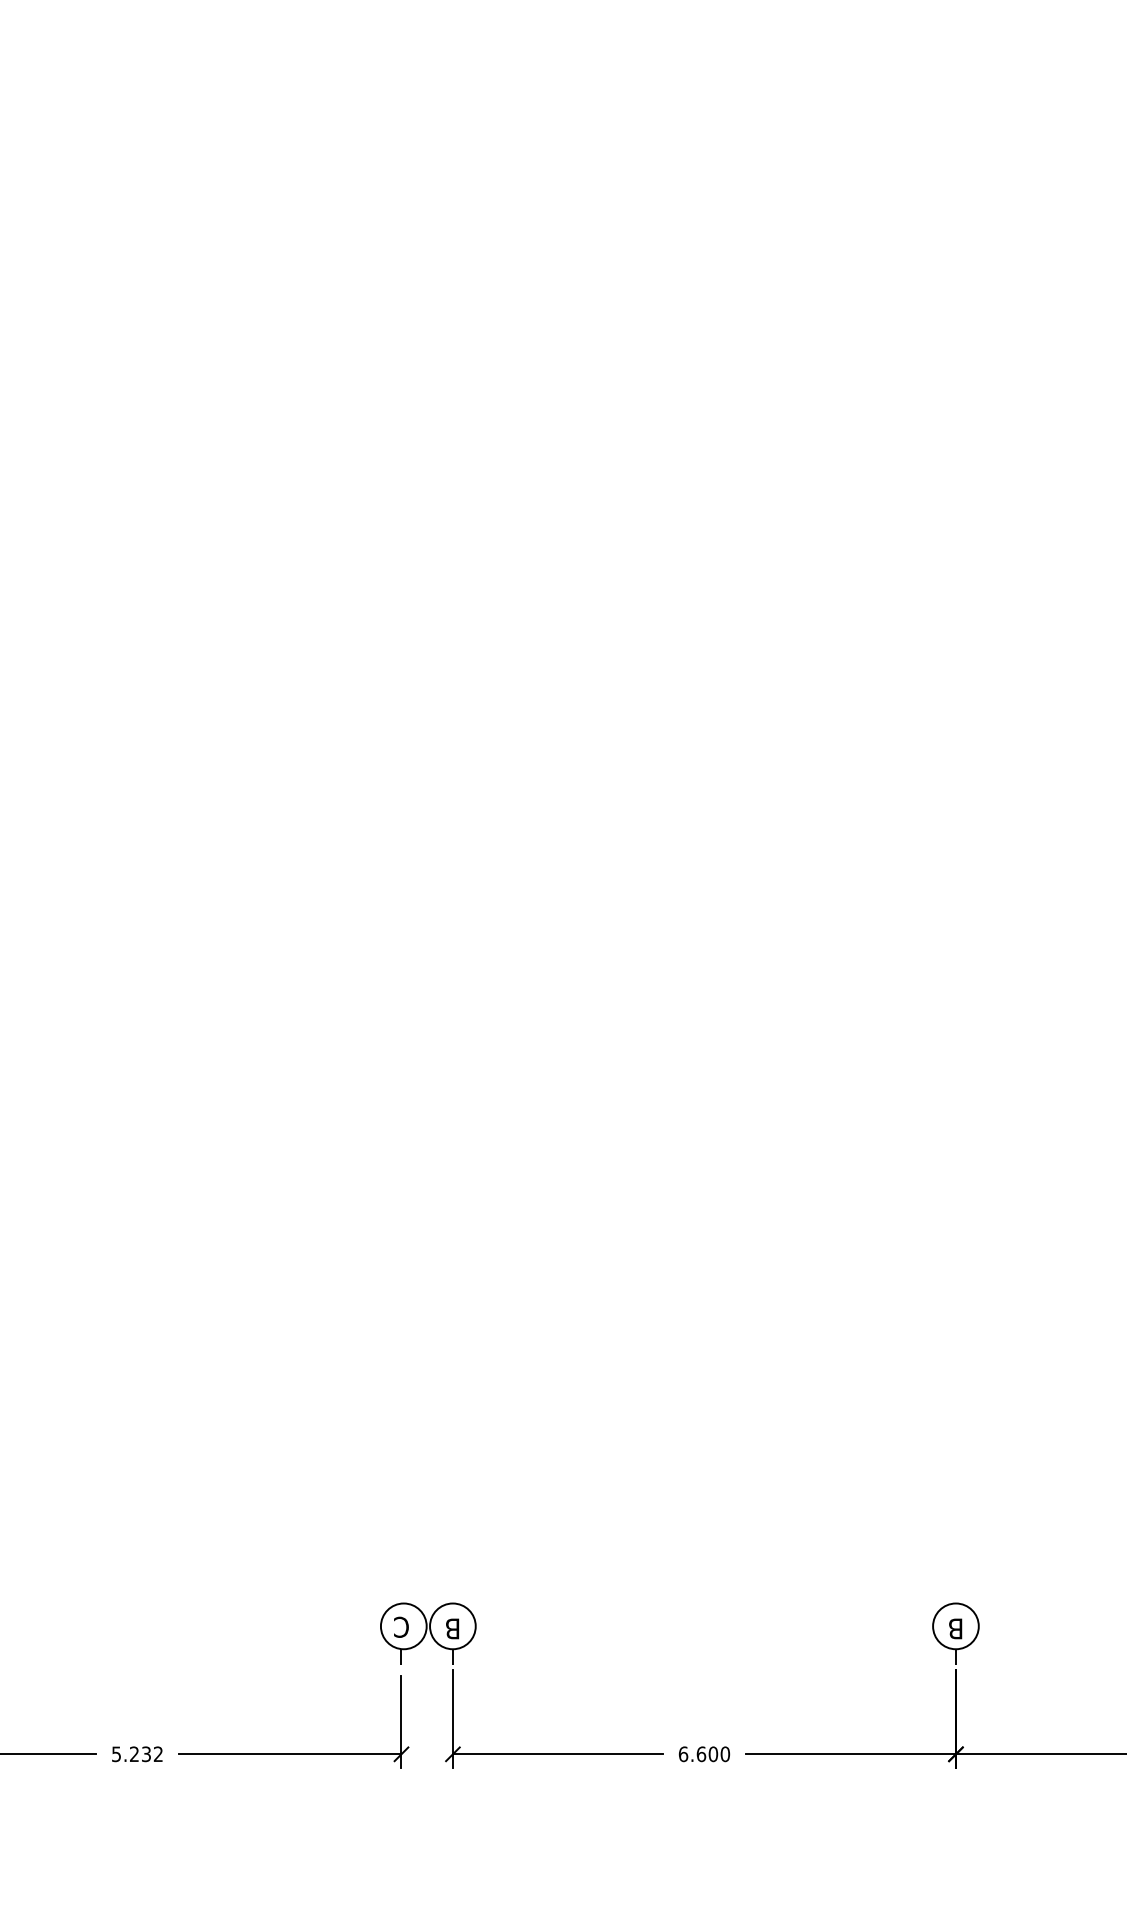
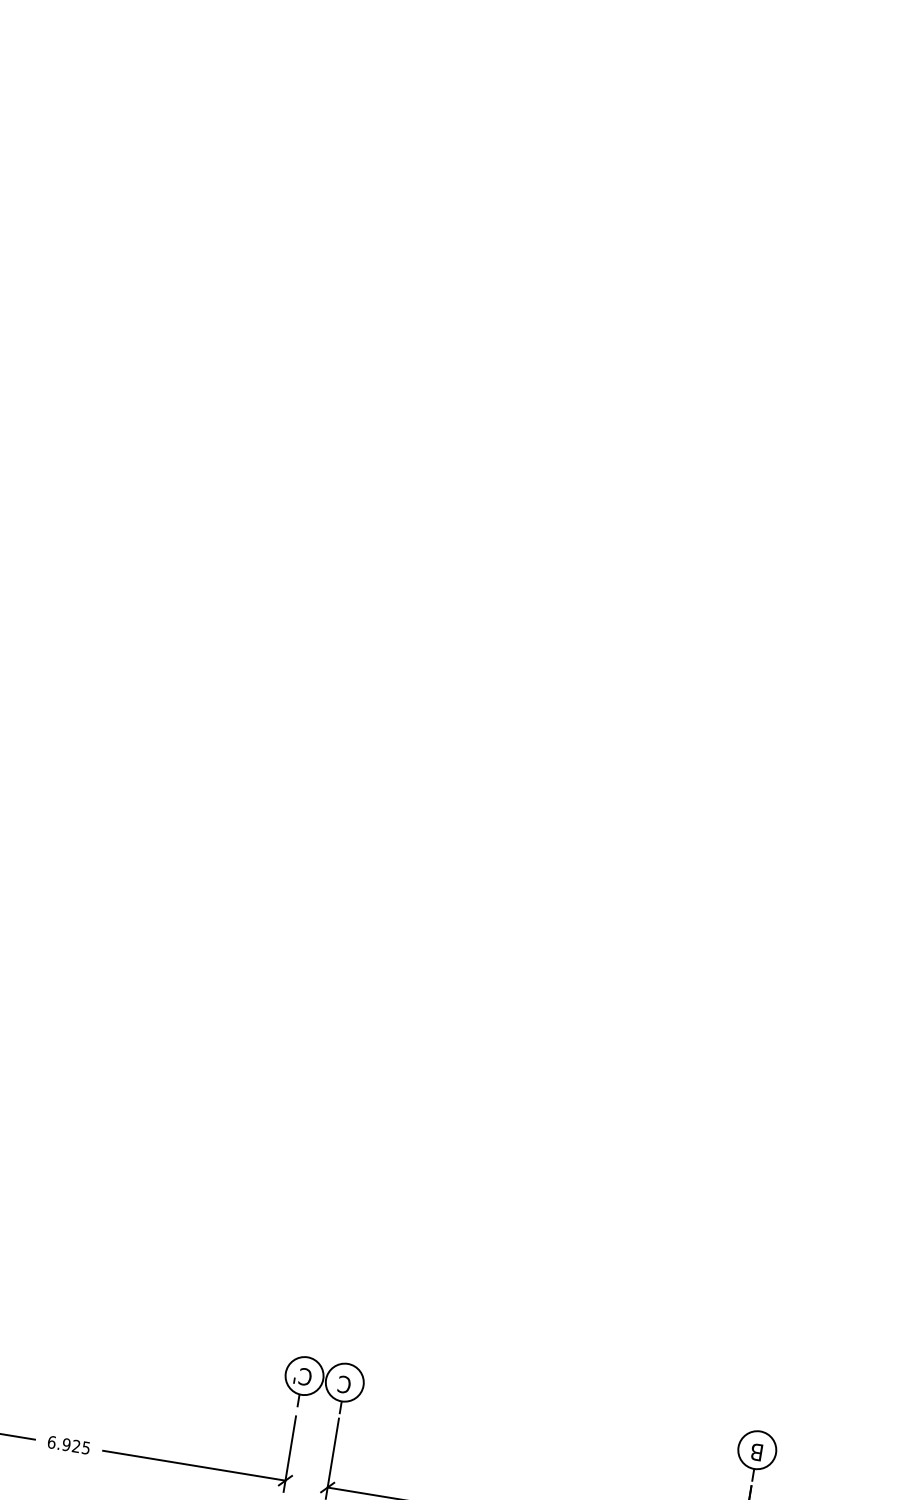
text: (401, 1626) -> (302, 1375), C -> C'
text: (452, 1628) -> (344, 1384), B -> C
text: (137, 1754) -> (68, 1445), 5.232 -> 6.925

